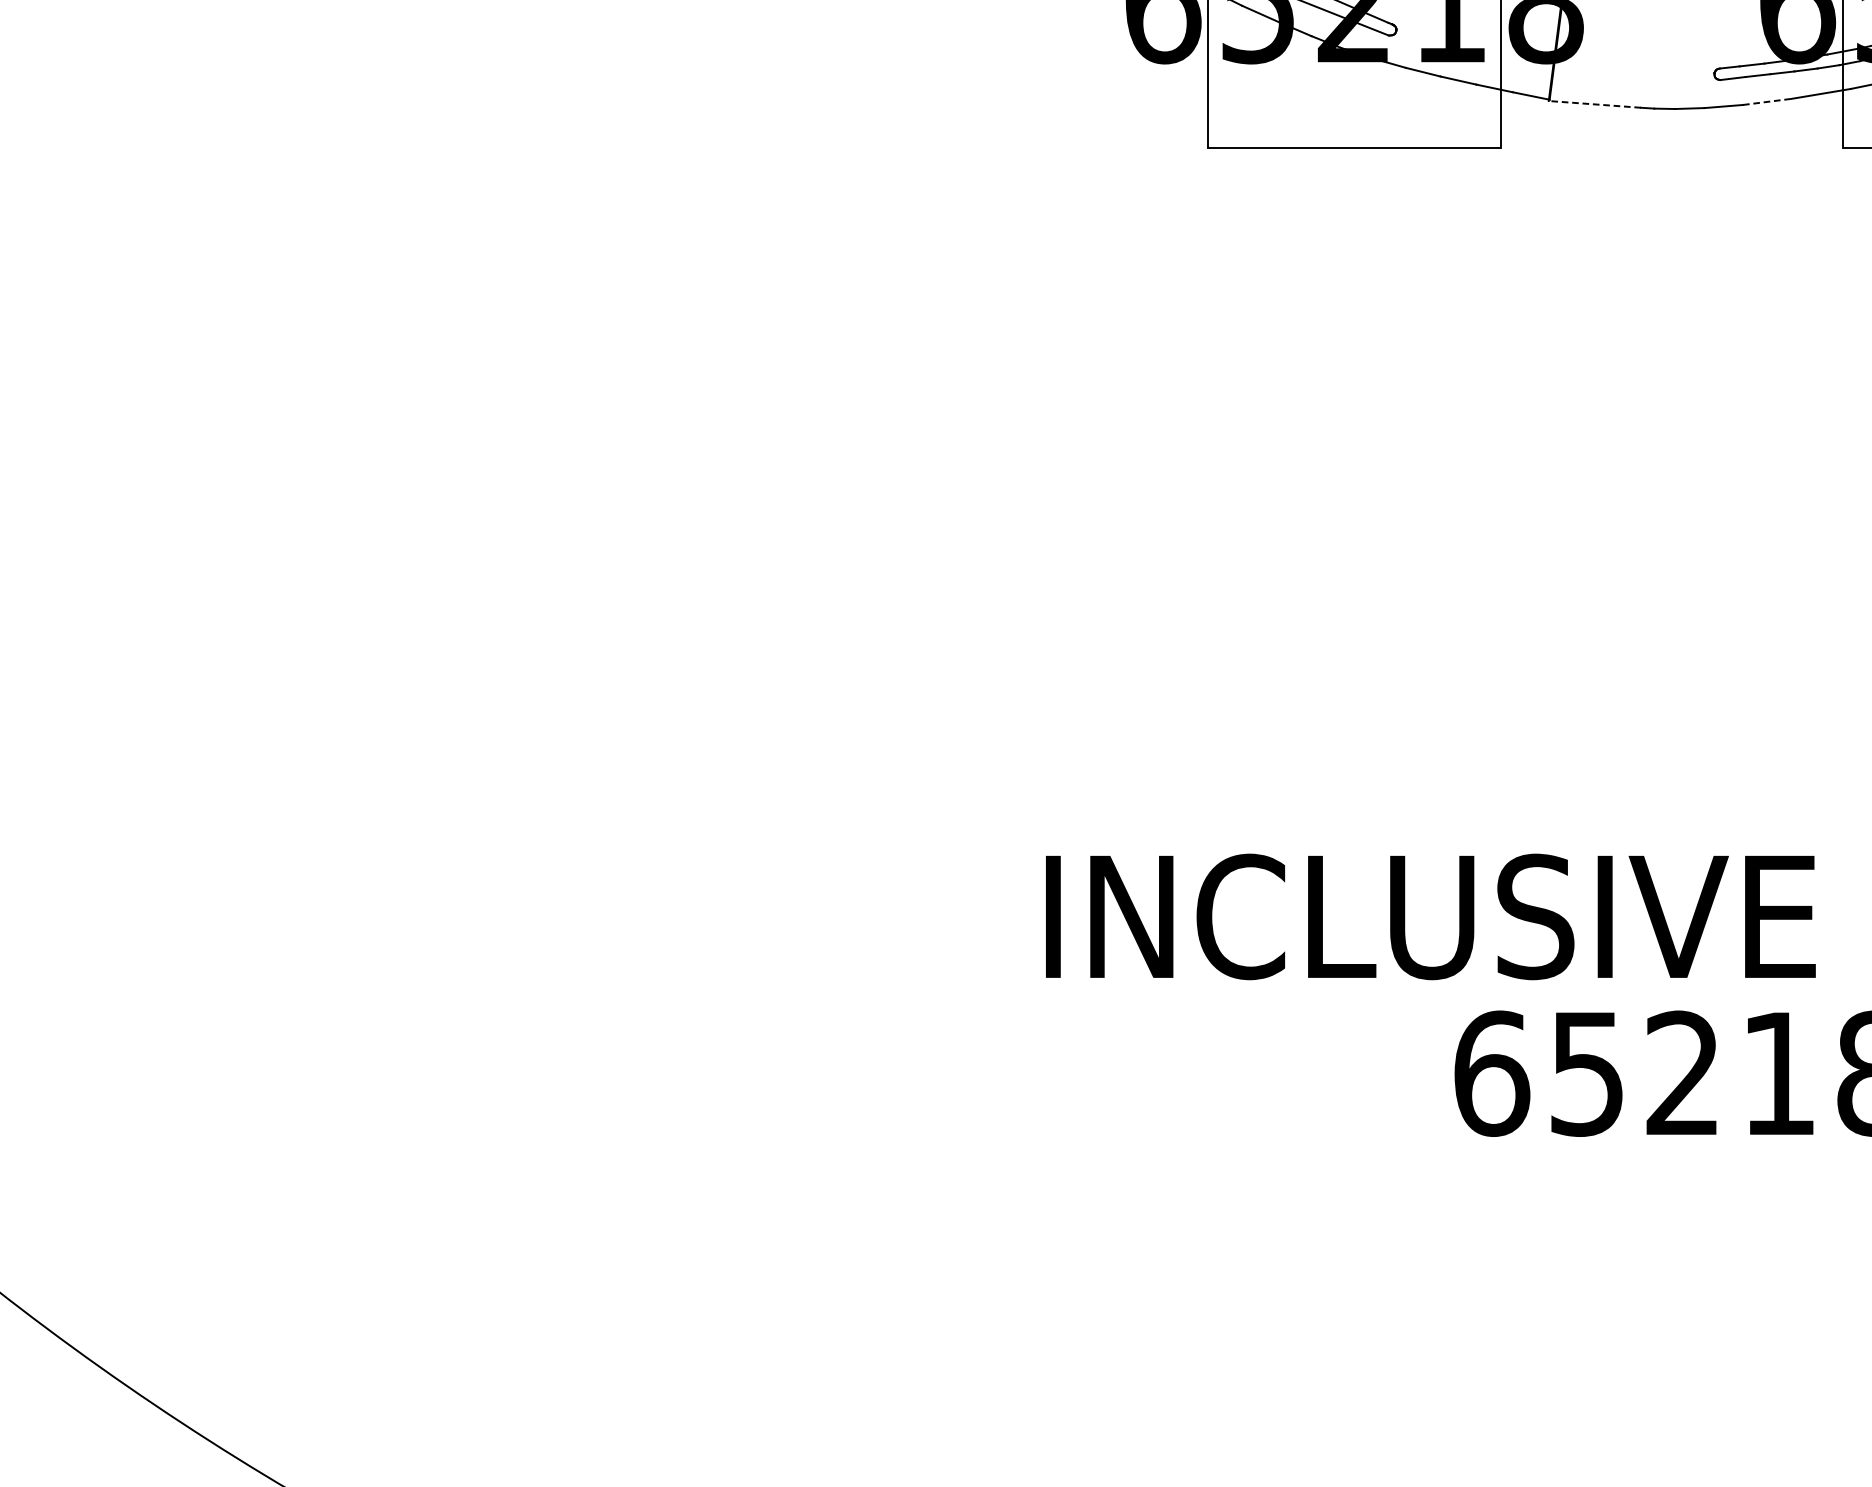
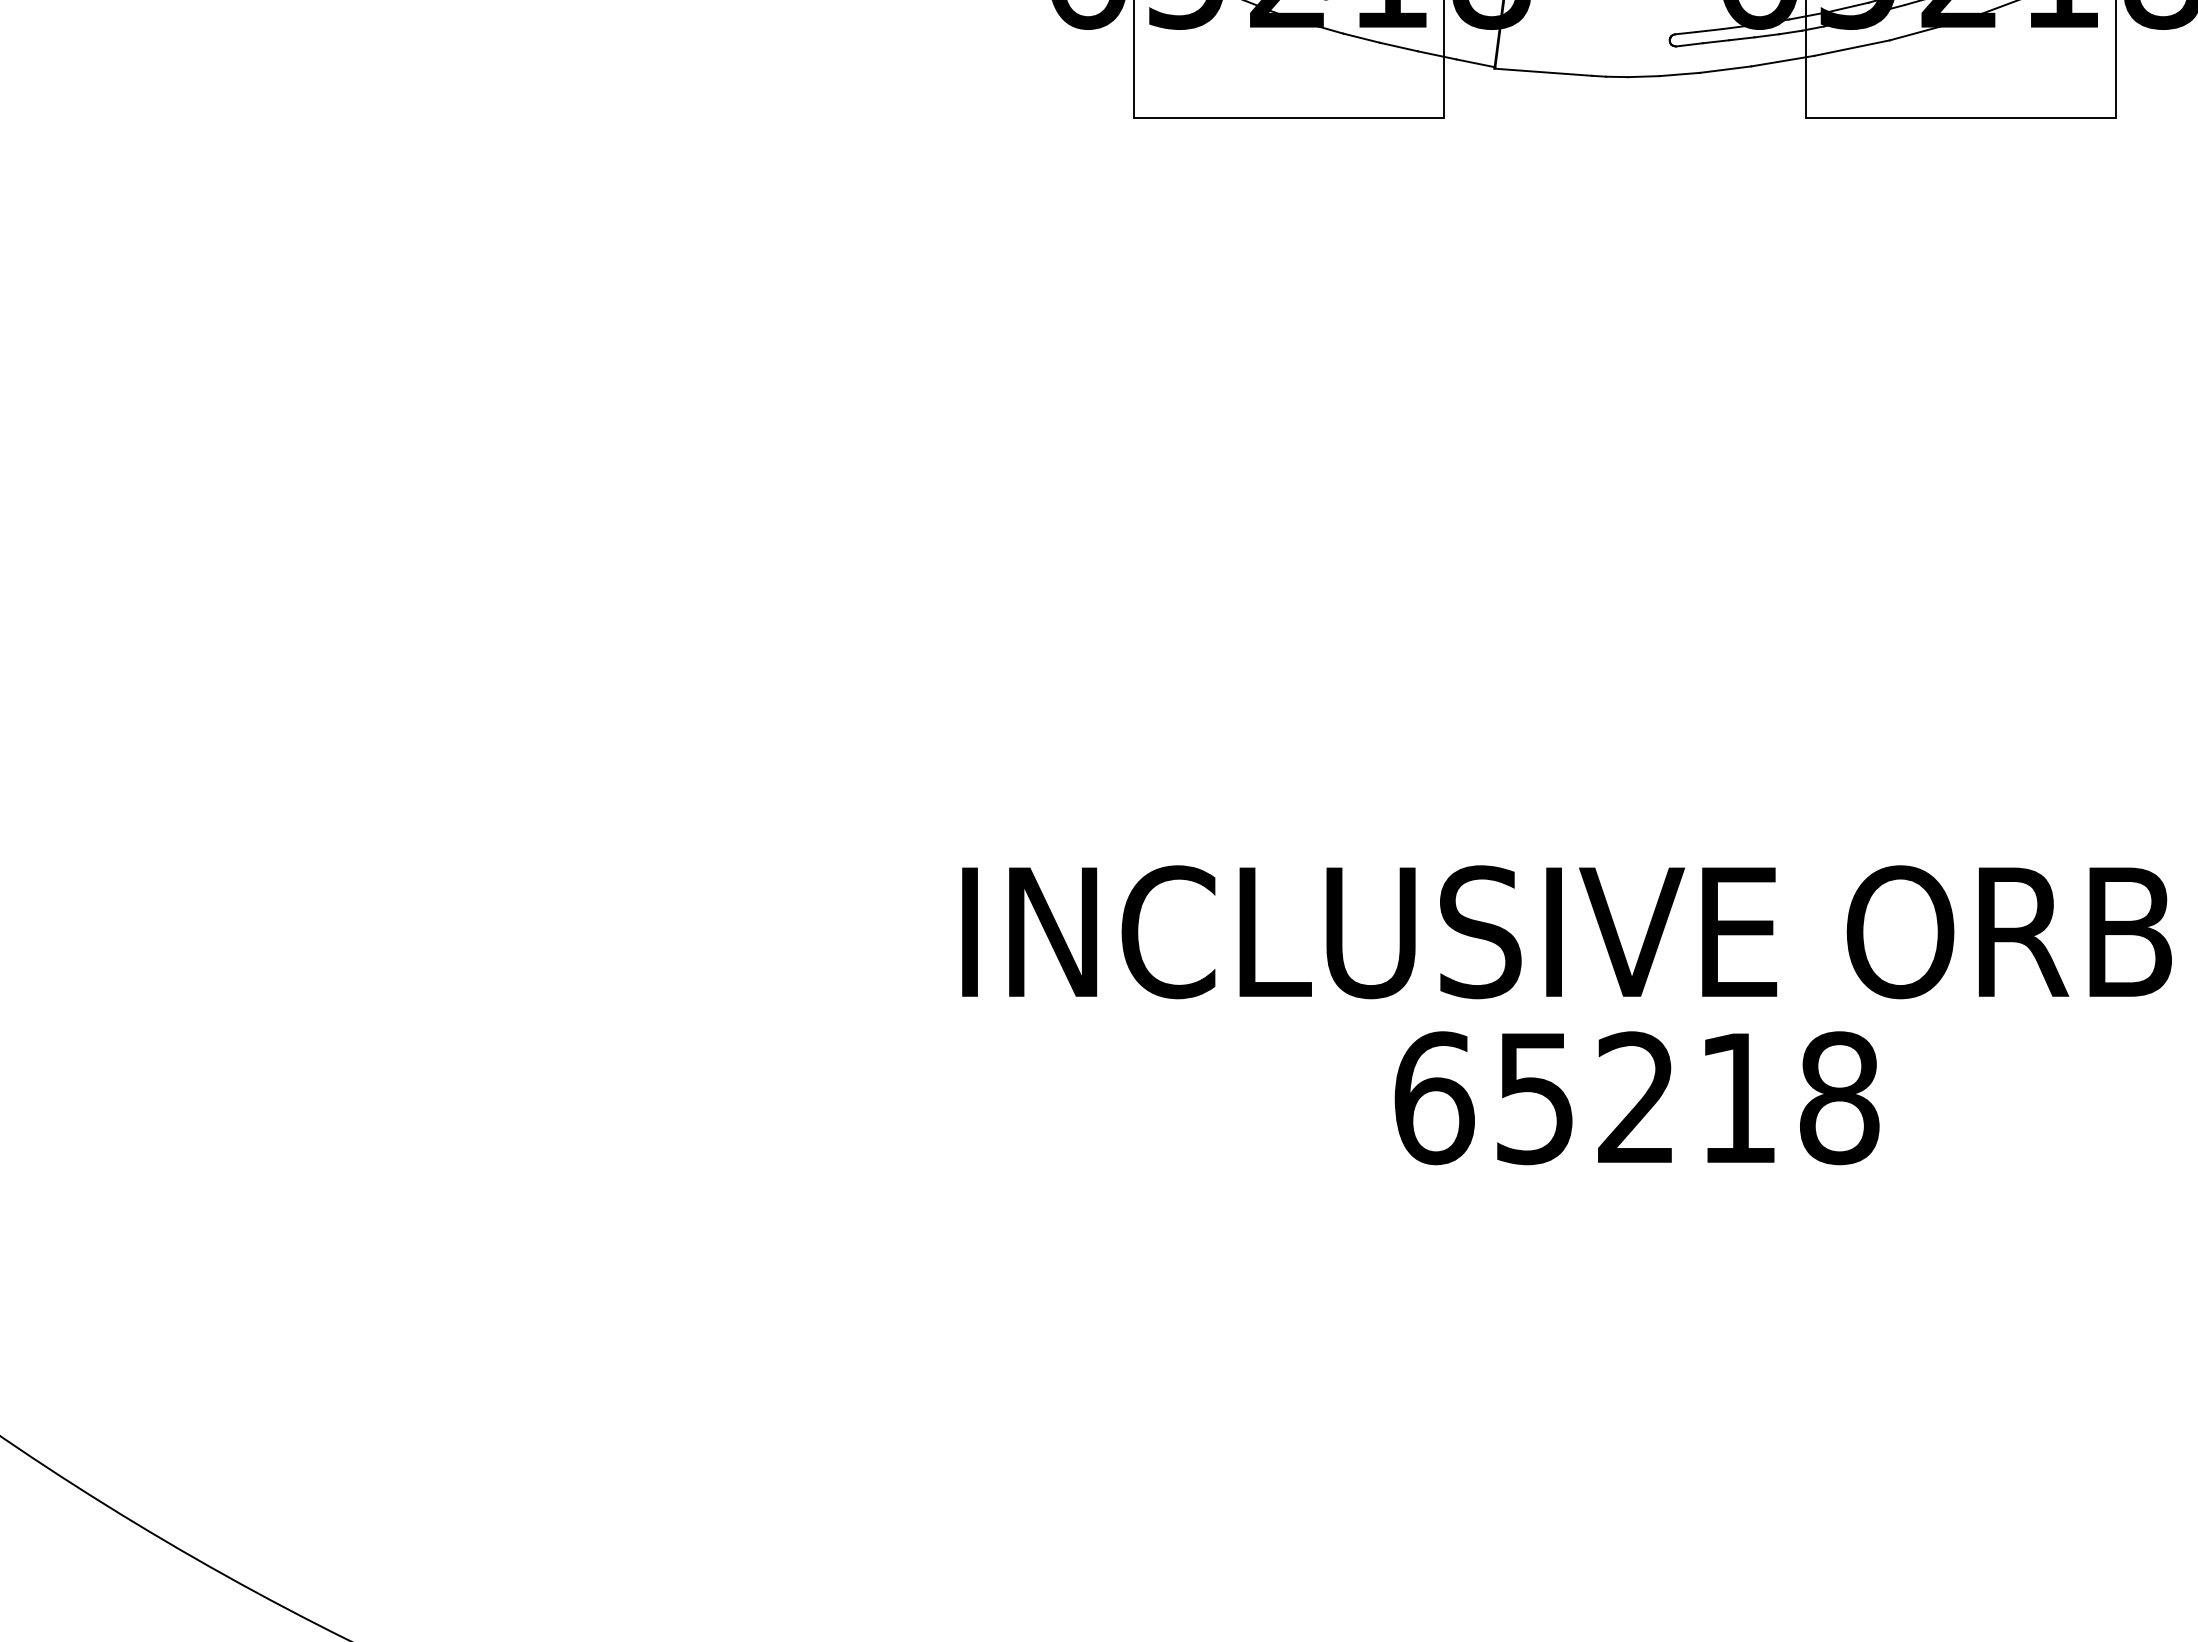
line: (1767, 101) -> (1725, 69), dashed -> solid
line: (1595, 104) -> (1543, 72), dashed -> solid

